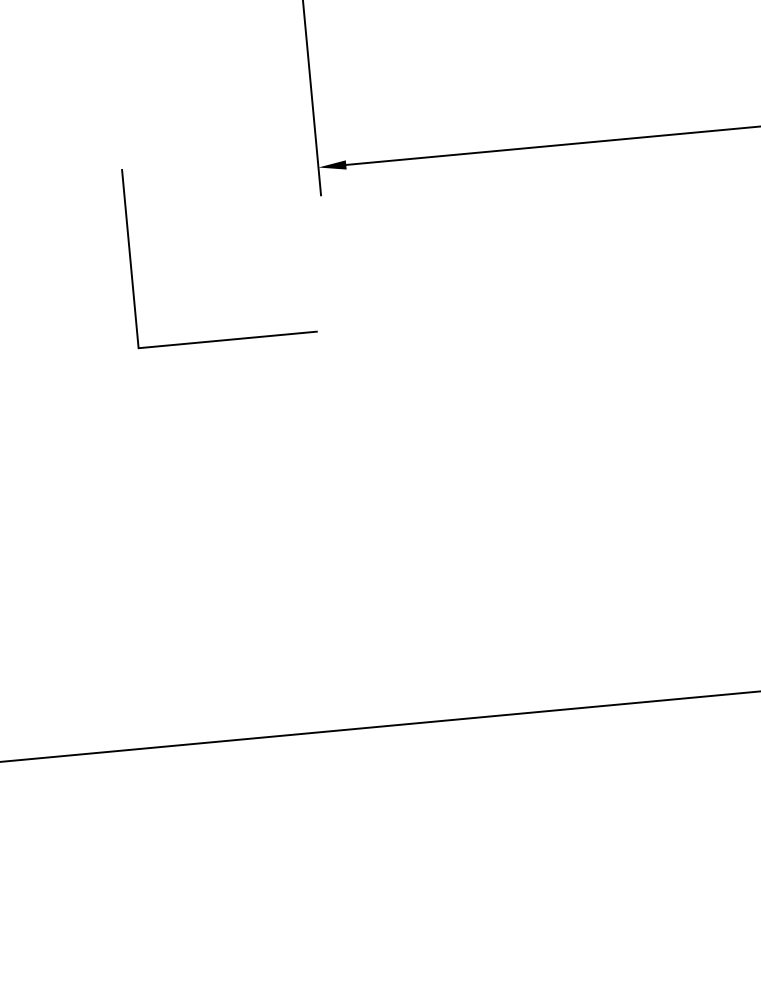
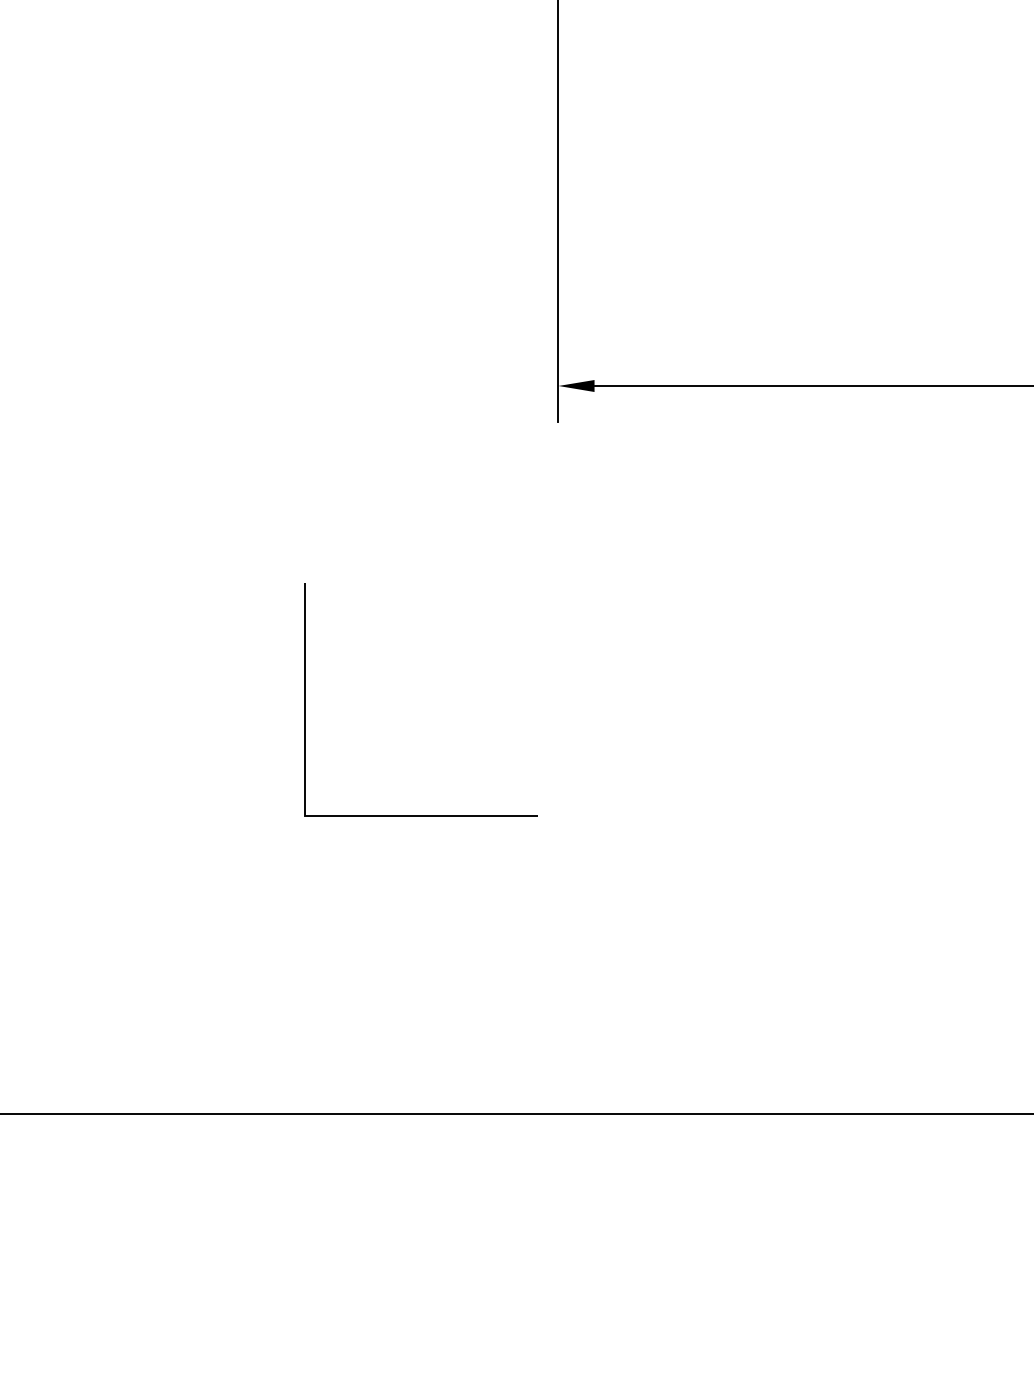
line: (130, 258) -> (305, 699), moved

